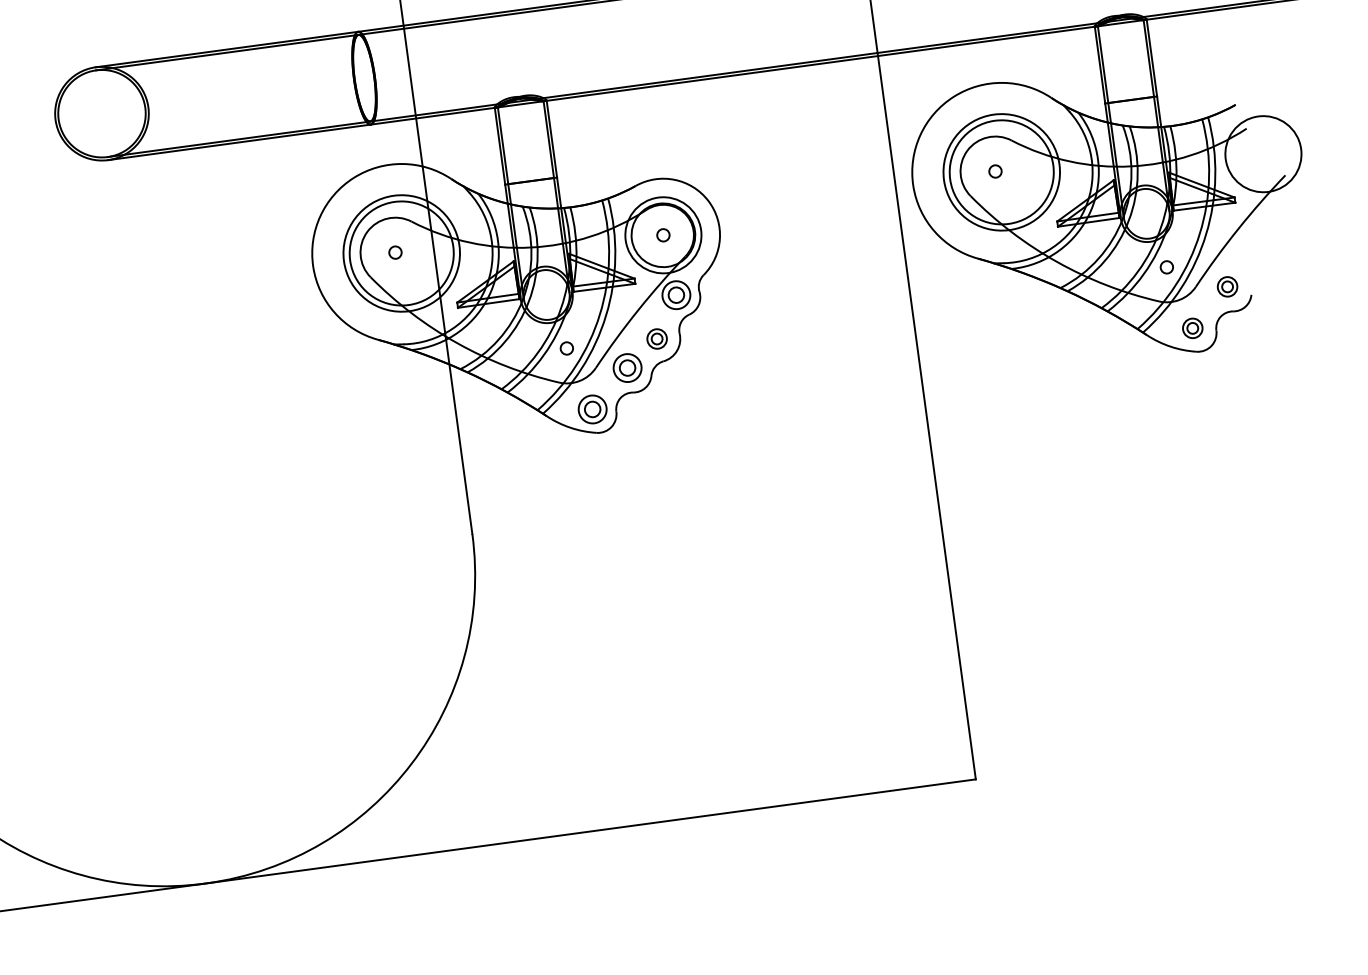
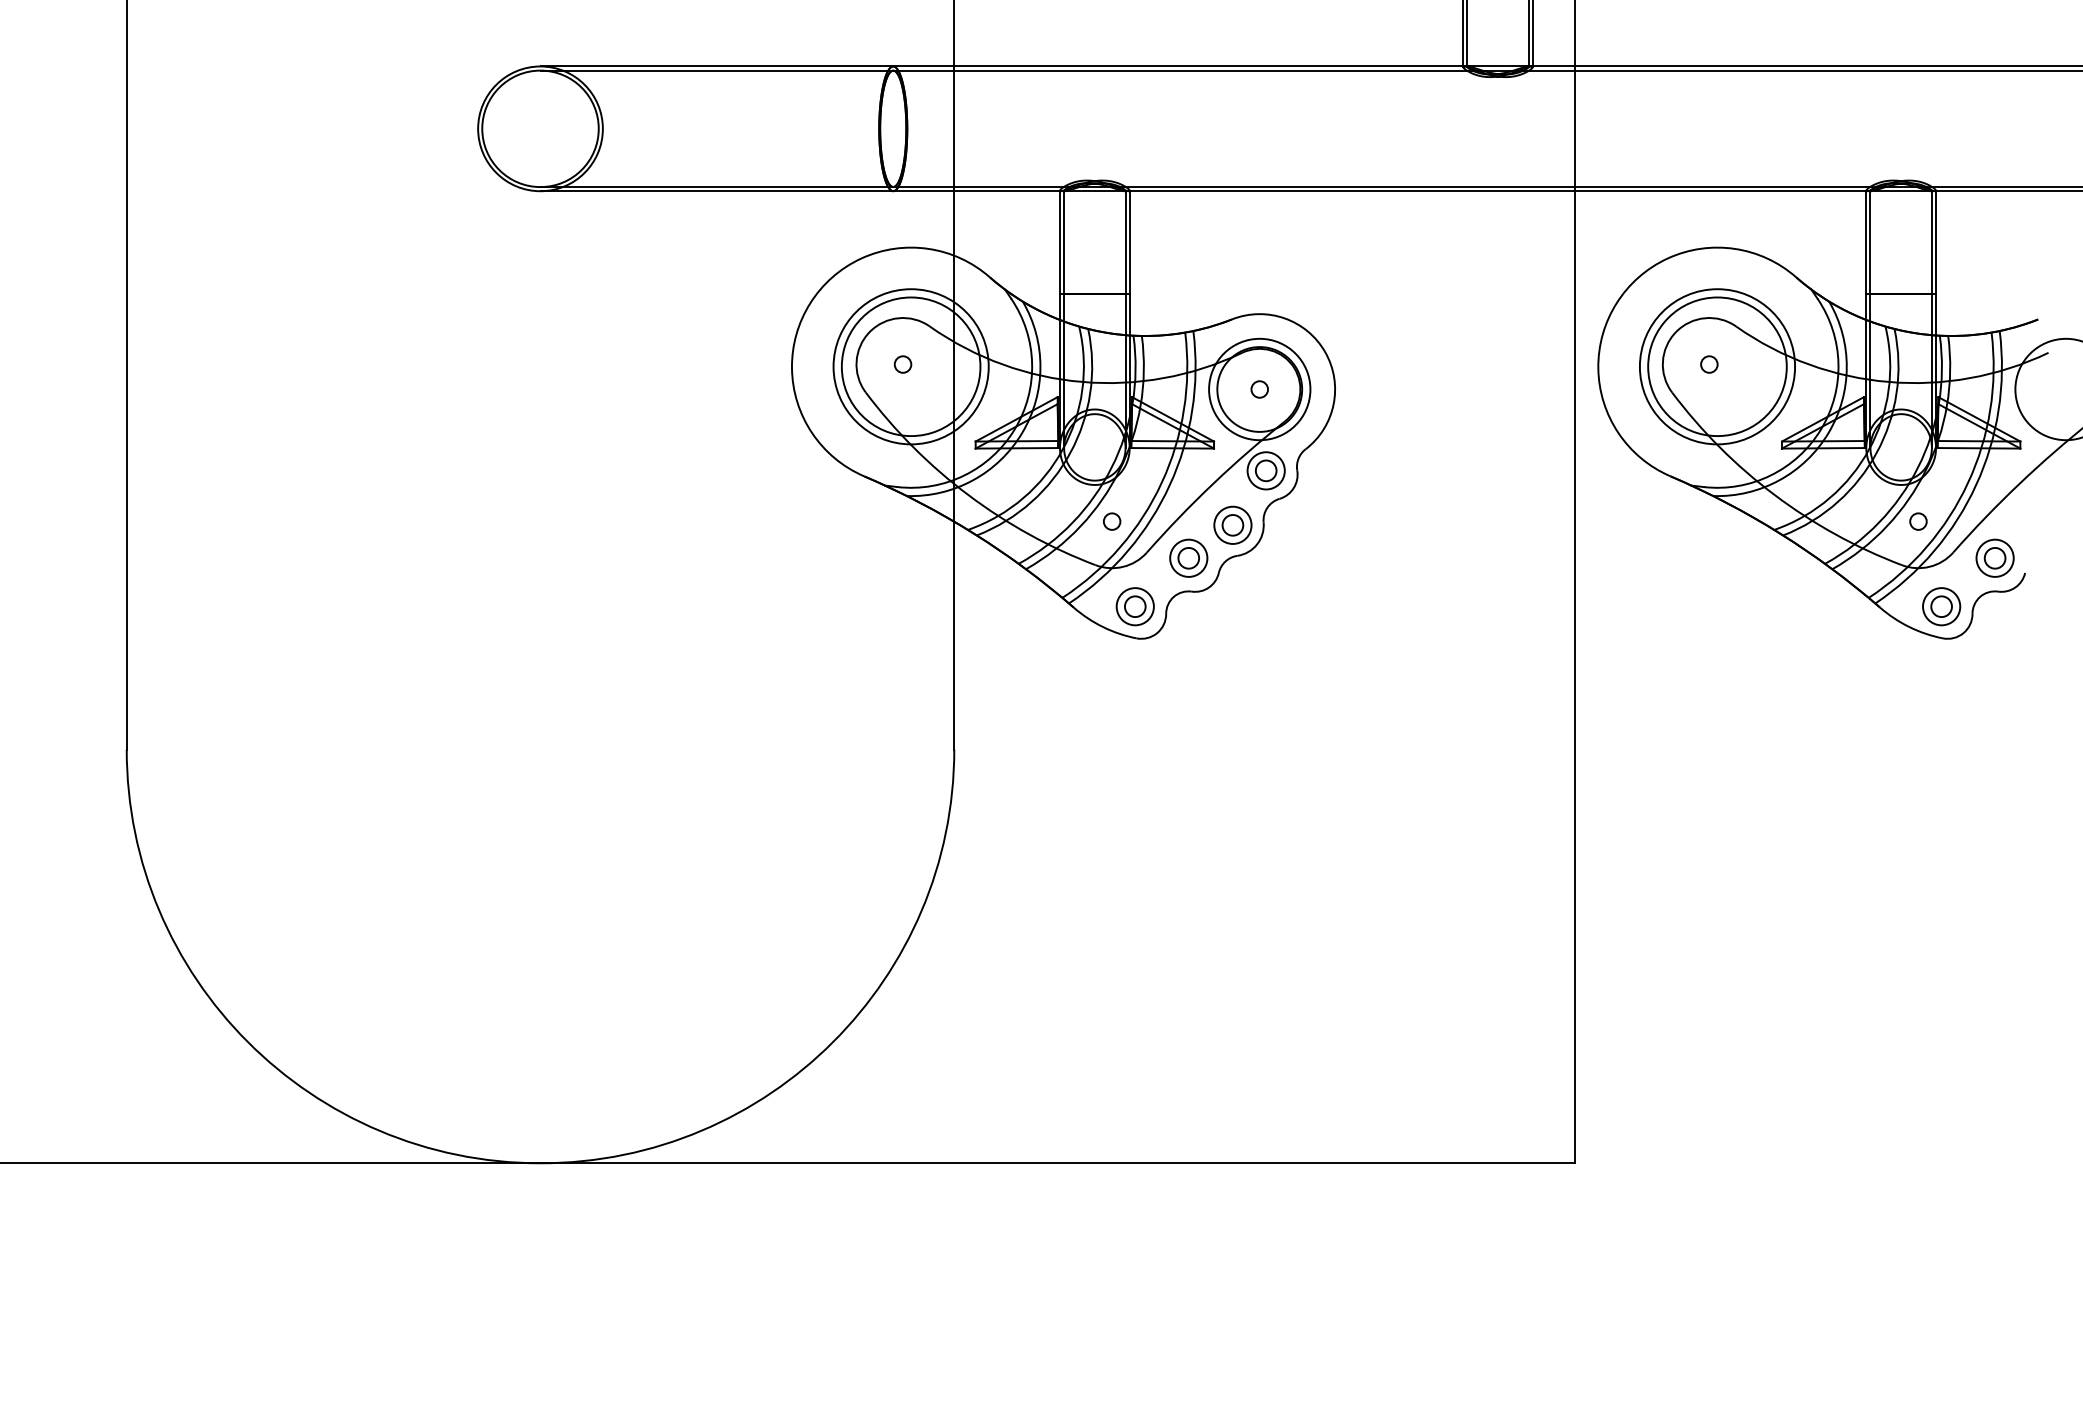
part: (1227, 286) -> (1994, 557), size x1.43
part: (1192, 328) -> (1941, 606), size x1.43
part: (656, 338) -> (1232, 524), size x1.43

